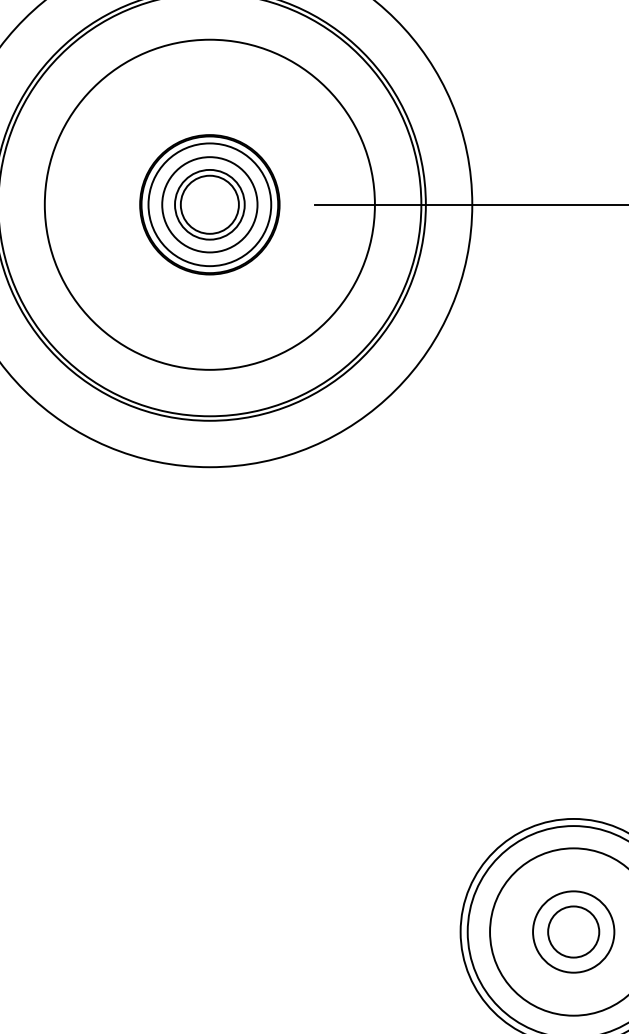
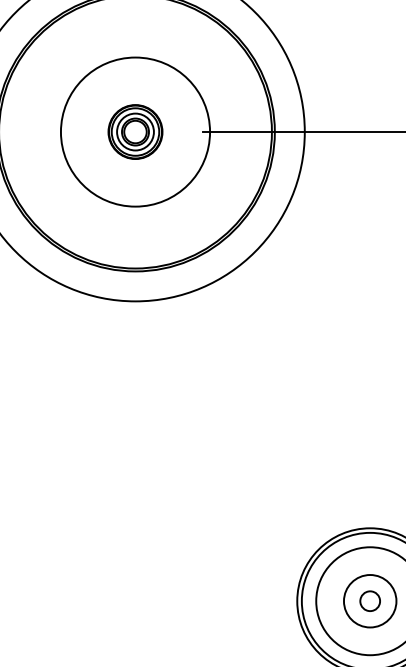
circle: (209, 203) -> (135, 131), size x0.7
part: (209, 203) -> (135, 131), size x0.6
circle: (572, 930) -> (369, 600), size x0.6

